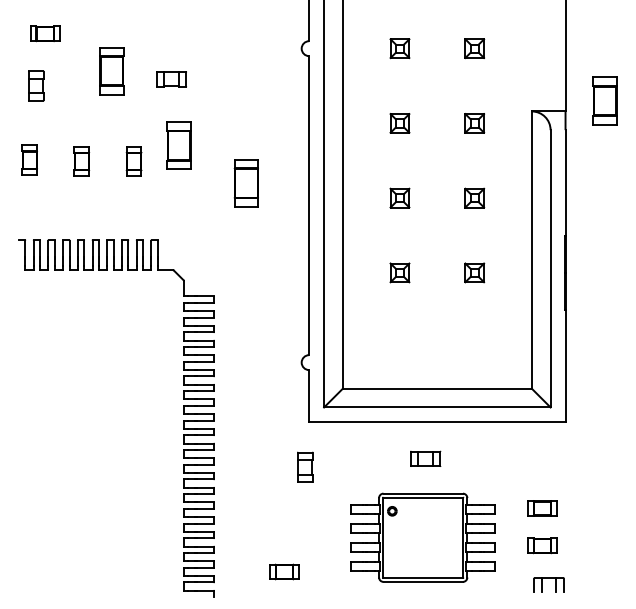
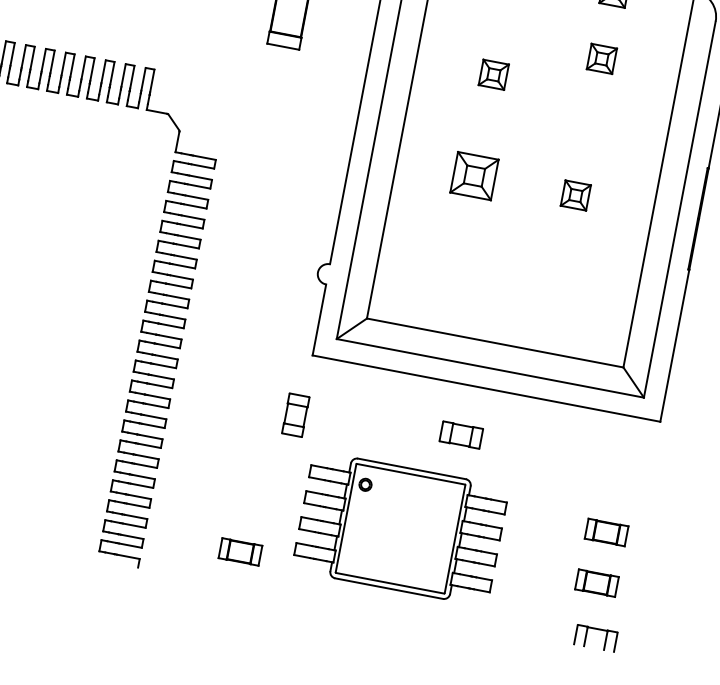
part: (474, 197) -> (601, 57), moved
part: (399, 272) -> (473, 175), size x1.6
part: (422, 537) -> (399, 528), moved

